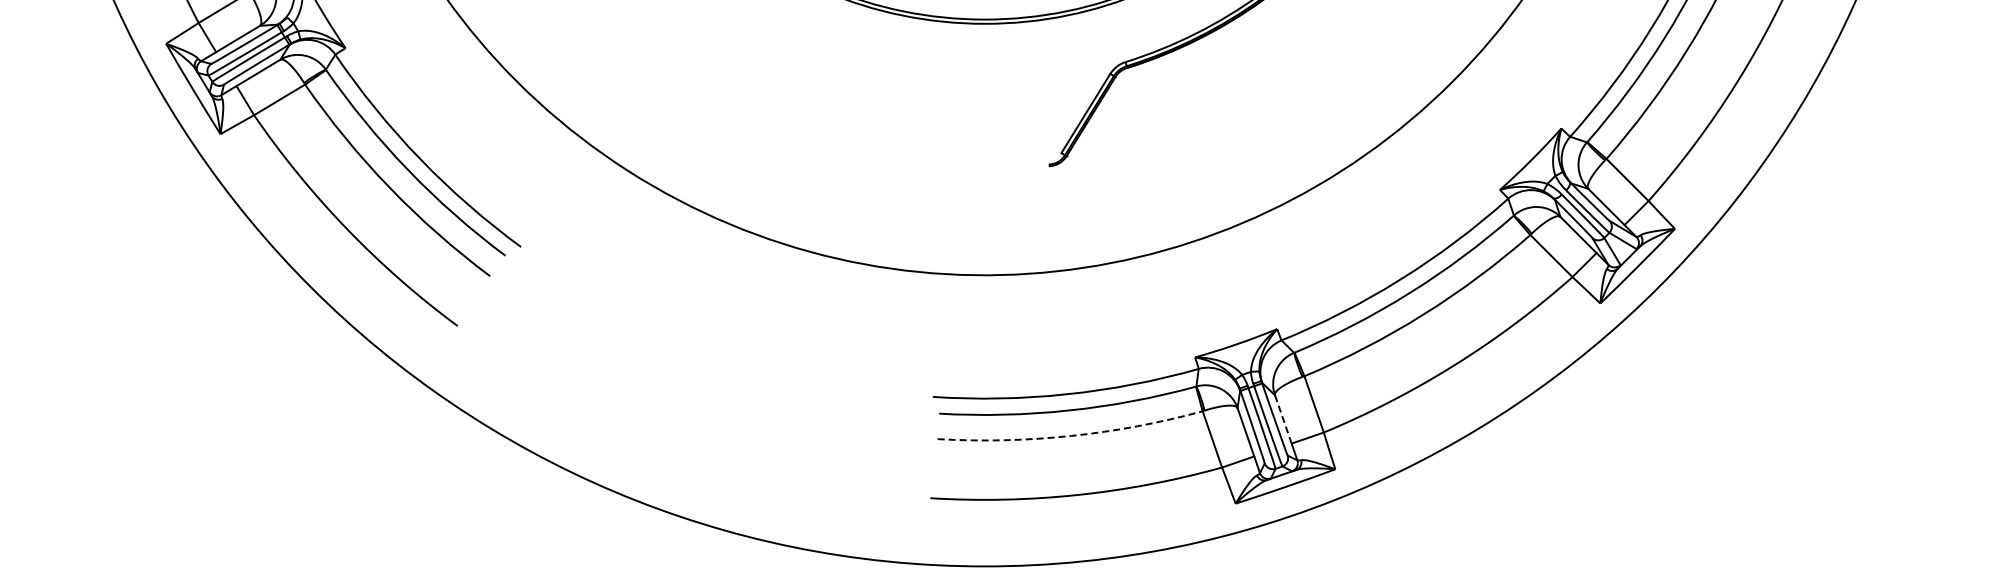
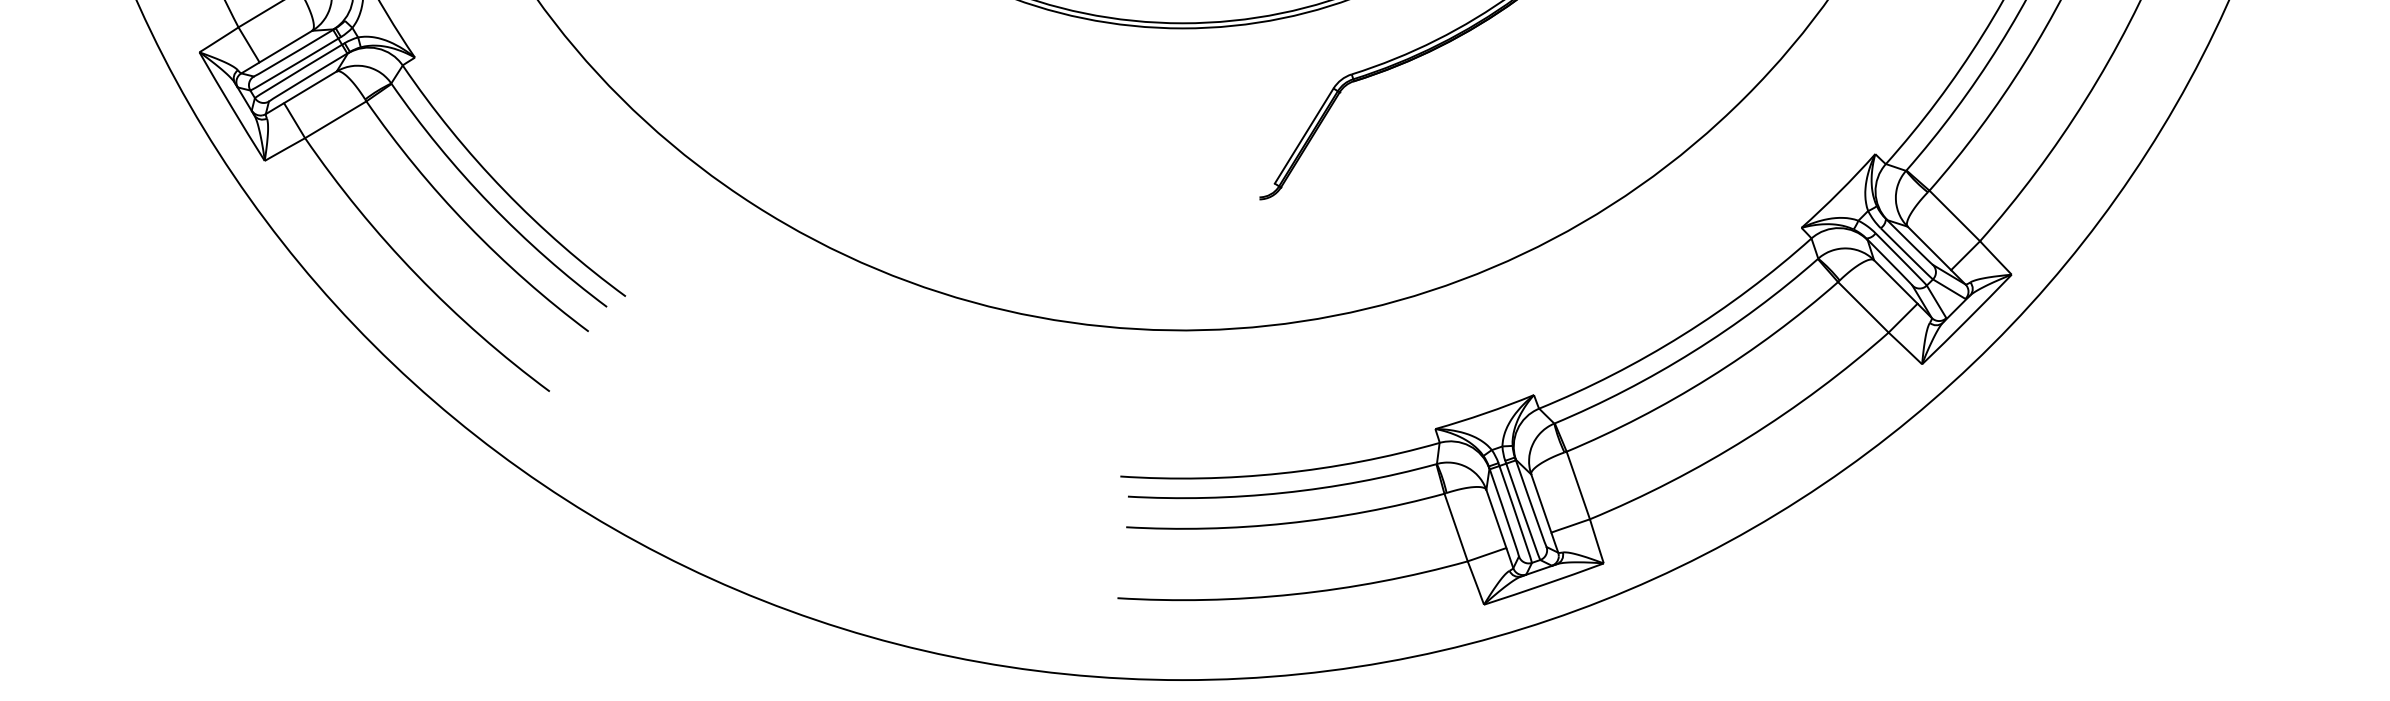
line: (1283, 419) -> (1541, 503), dashed -> solid
arc: (1071, 435) -> (1286, 522), dashed -> solid

